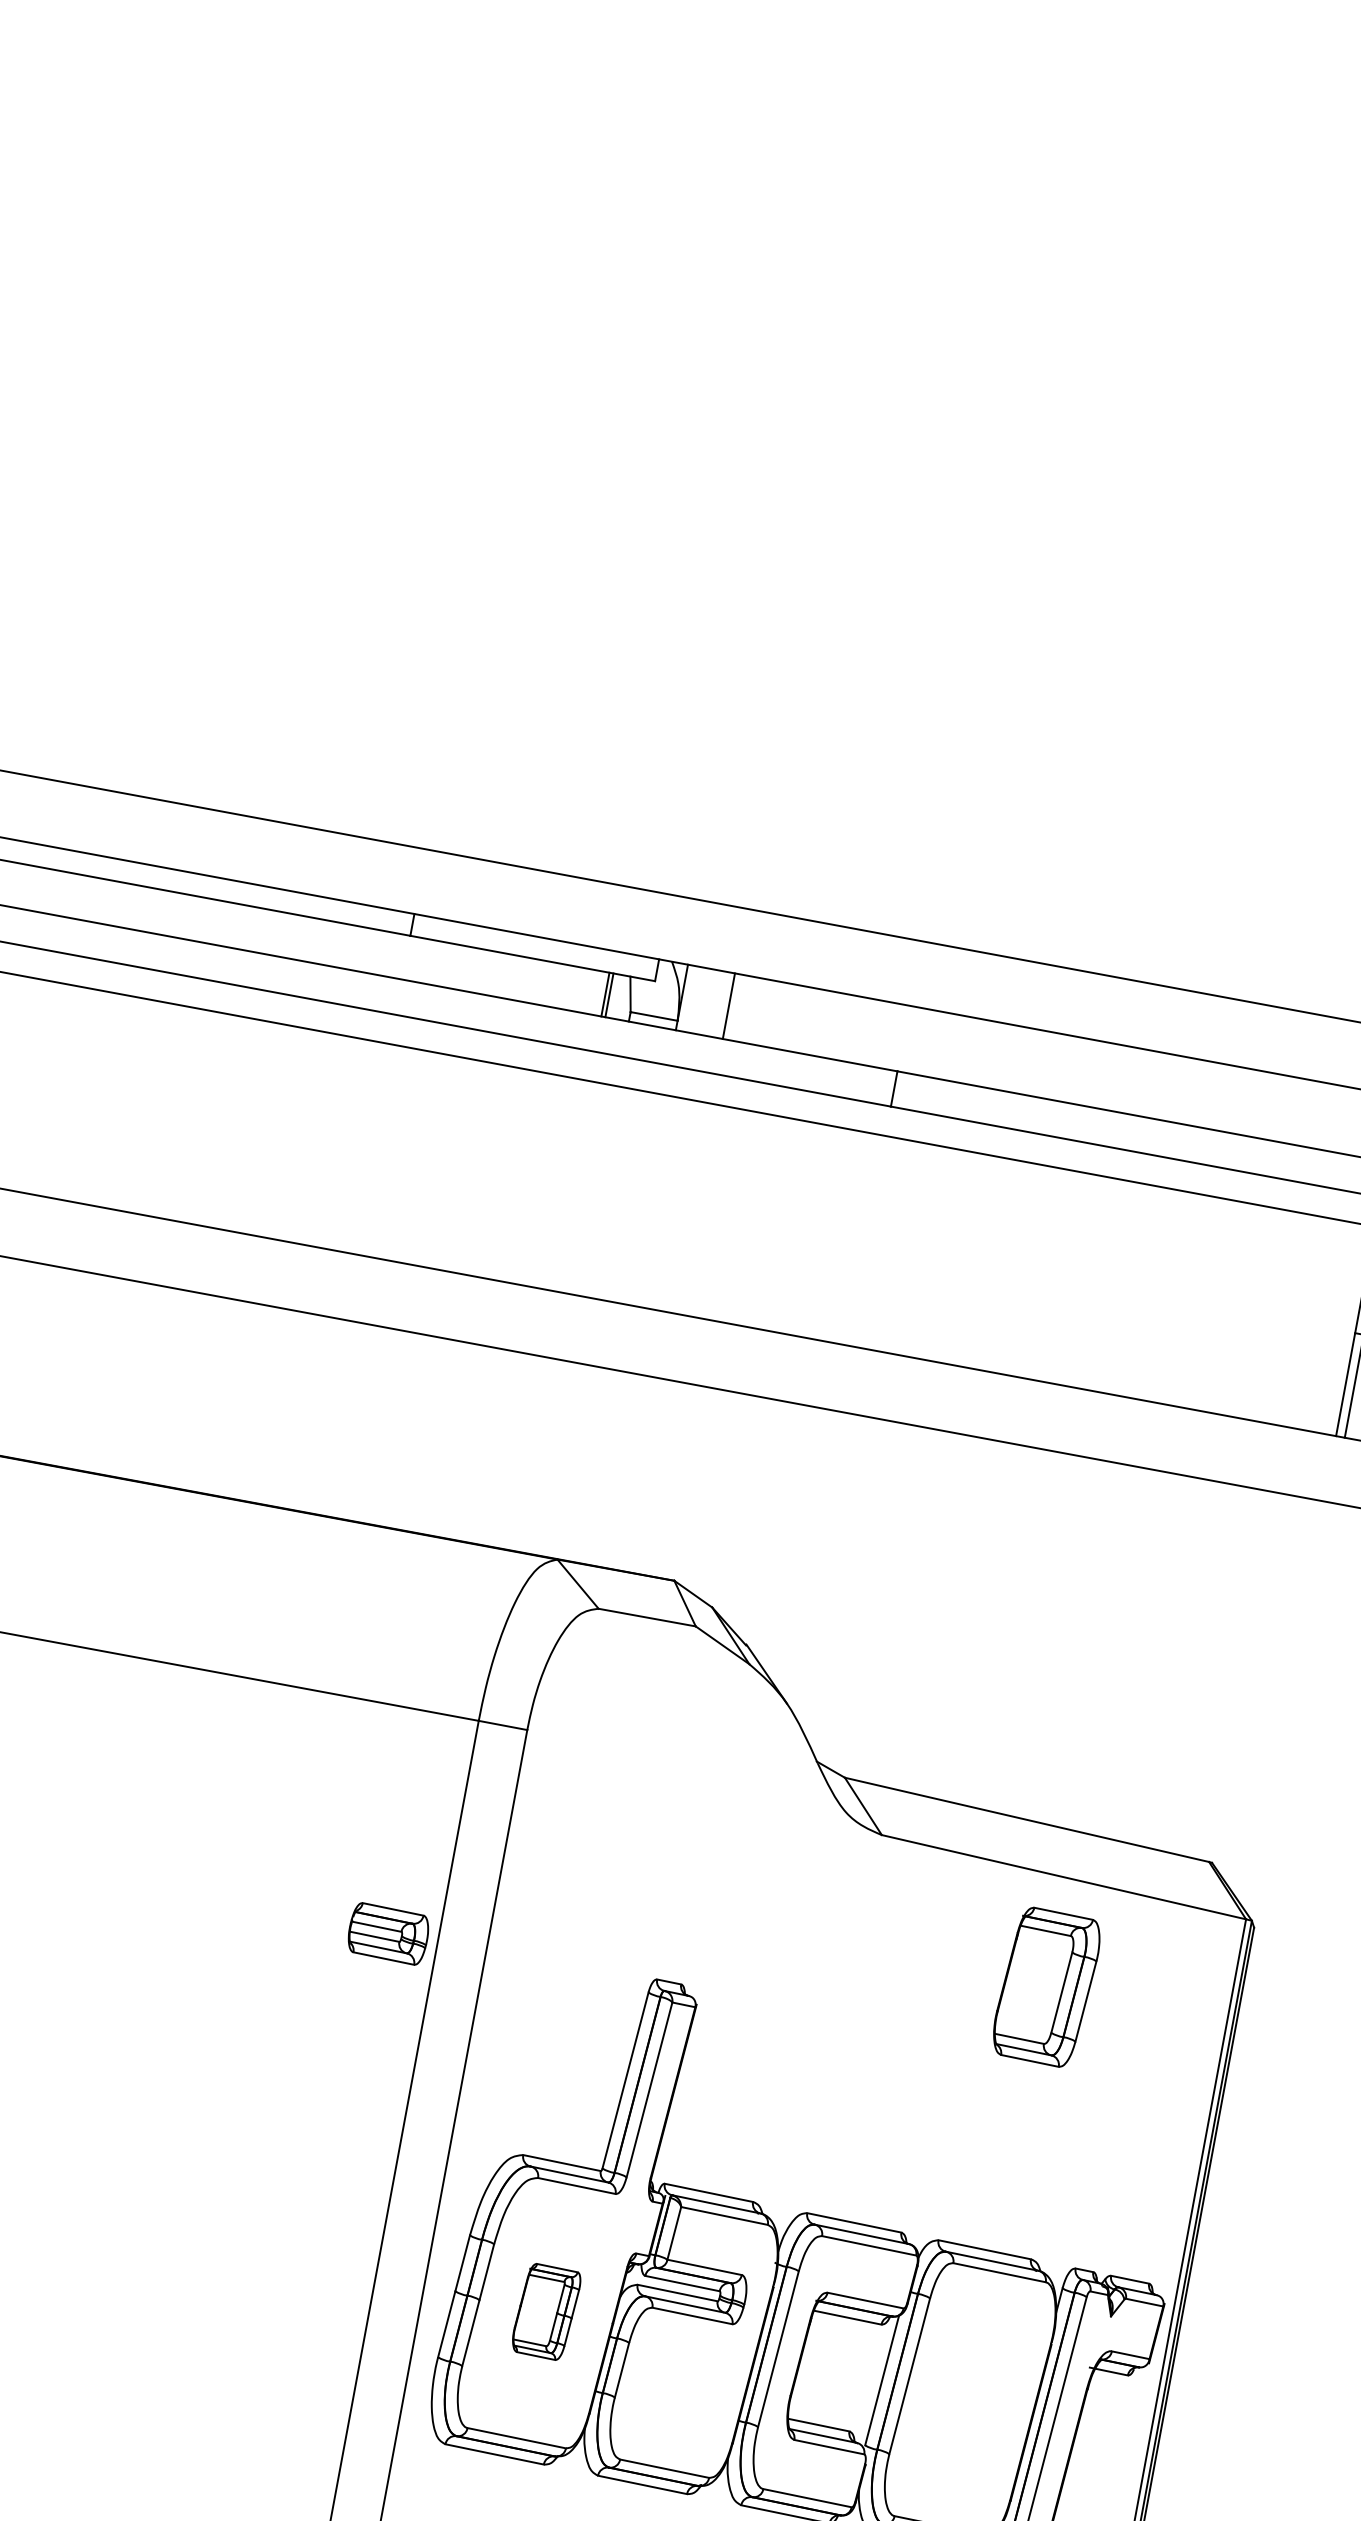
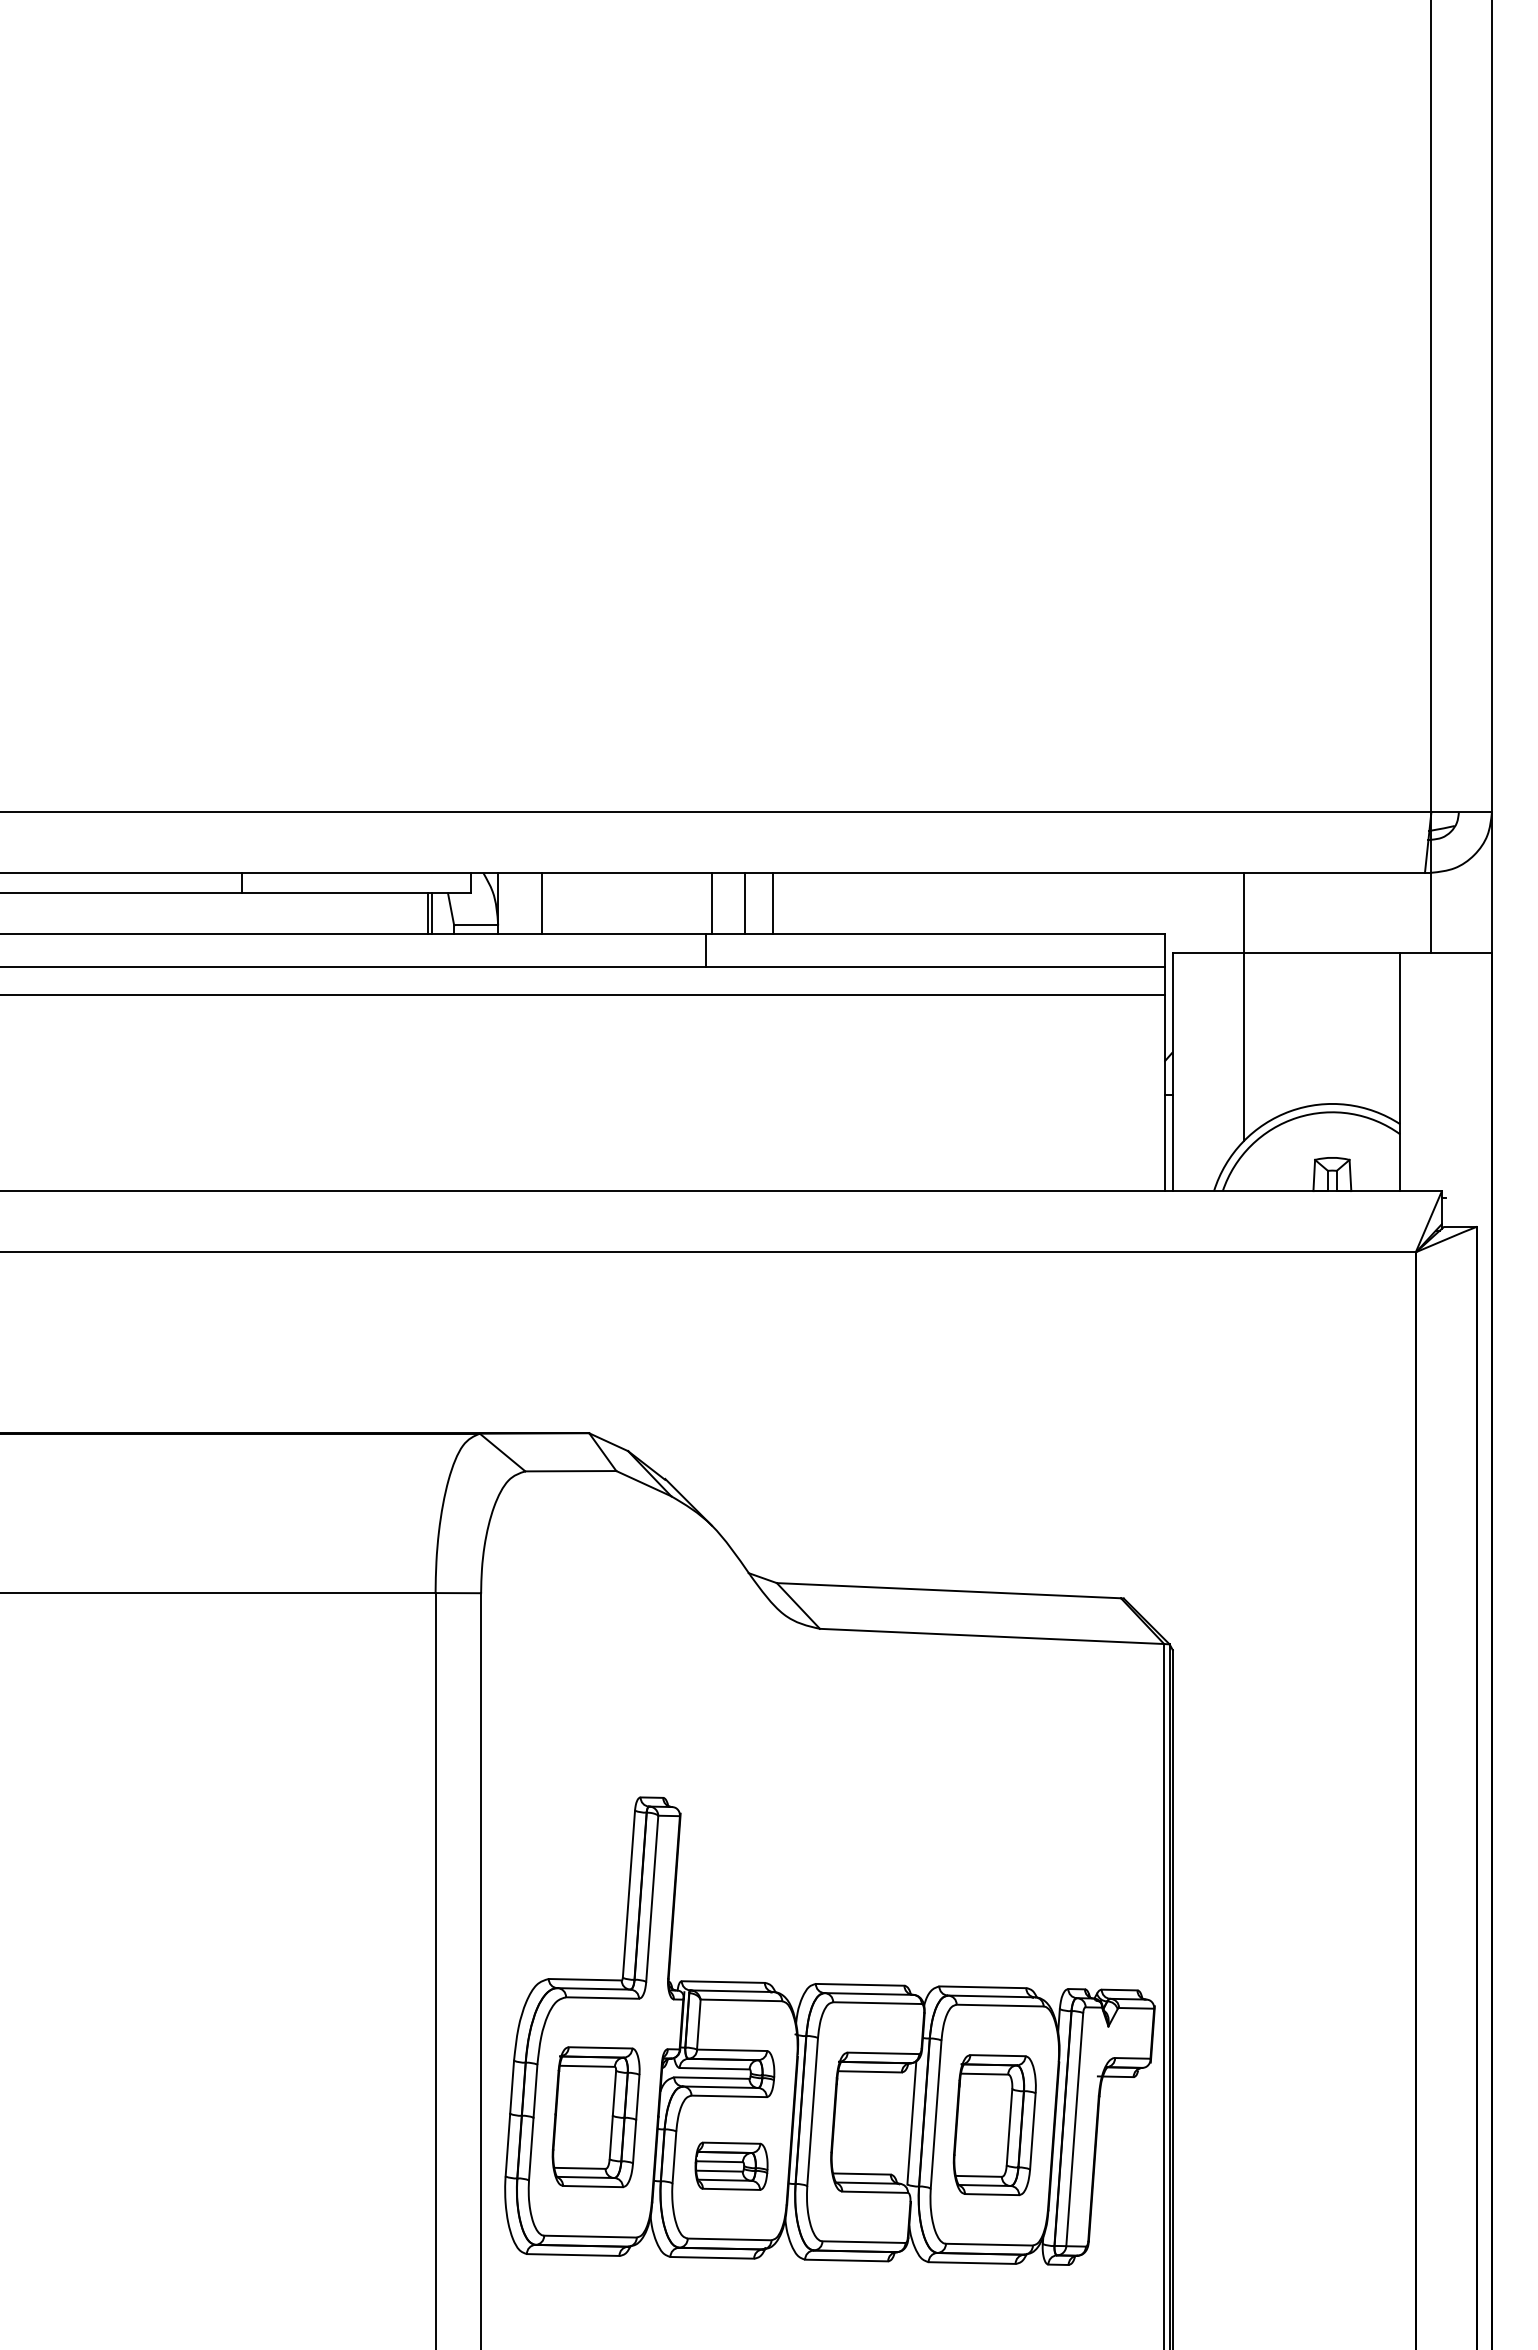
line: (910, 1039) -> (712, 903), added
line: (945, 1046) -> (745, 903), added
line: (974, 1051) -> (772, 903), added
part: (388, 1933) -> (731, 2165), moved
part: (1046, 1987) -> (994, 2125), moved
part: (545, 2312) -> (595, 2117), size x1.67

